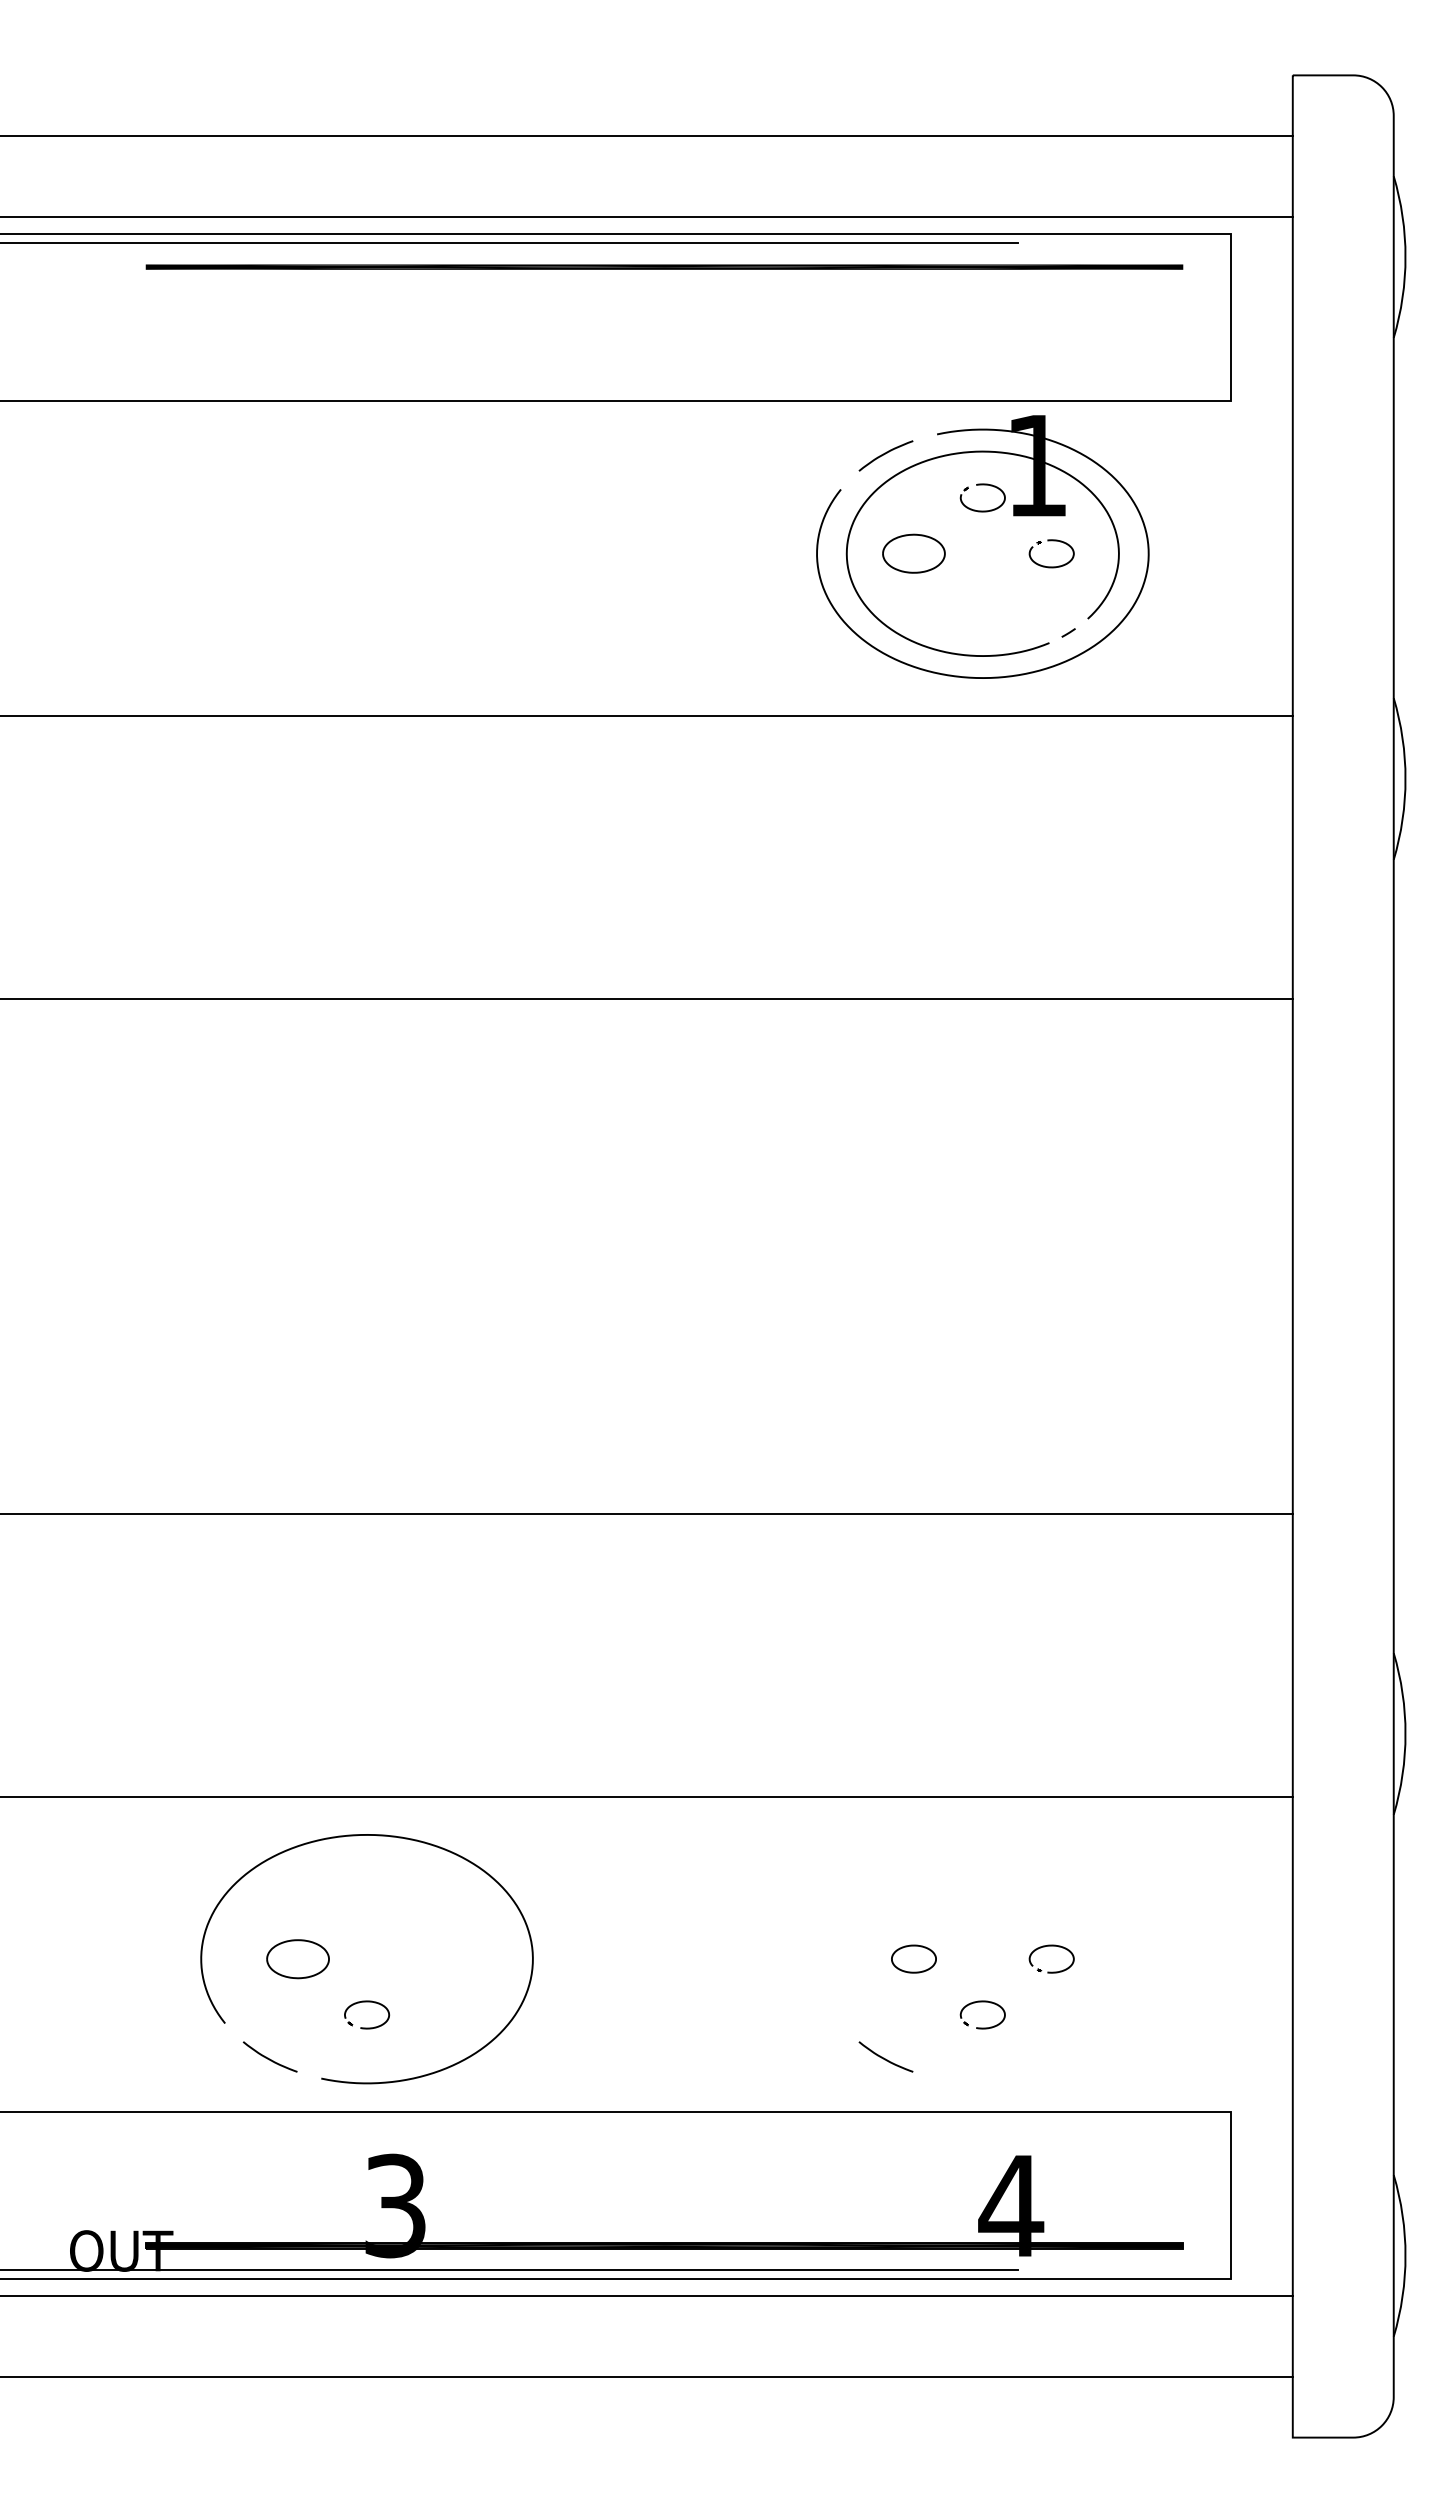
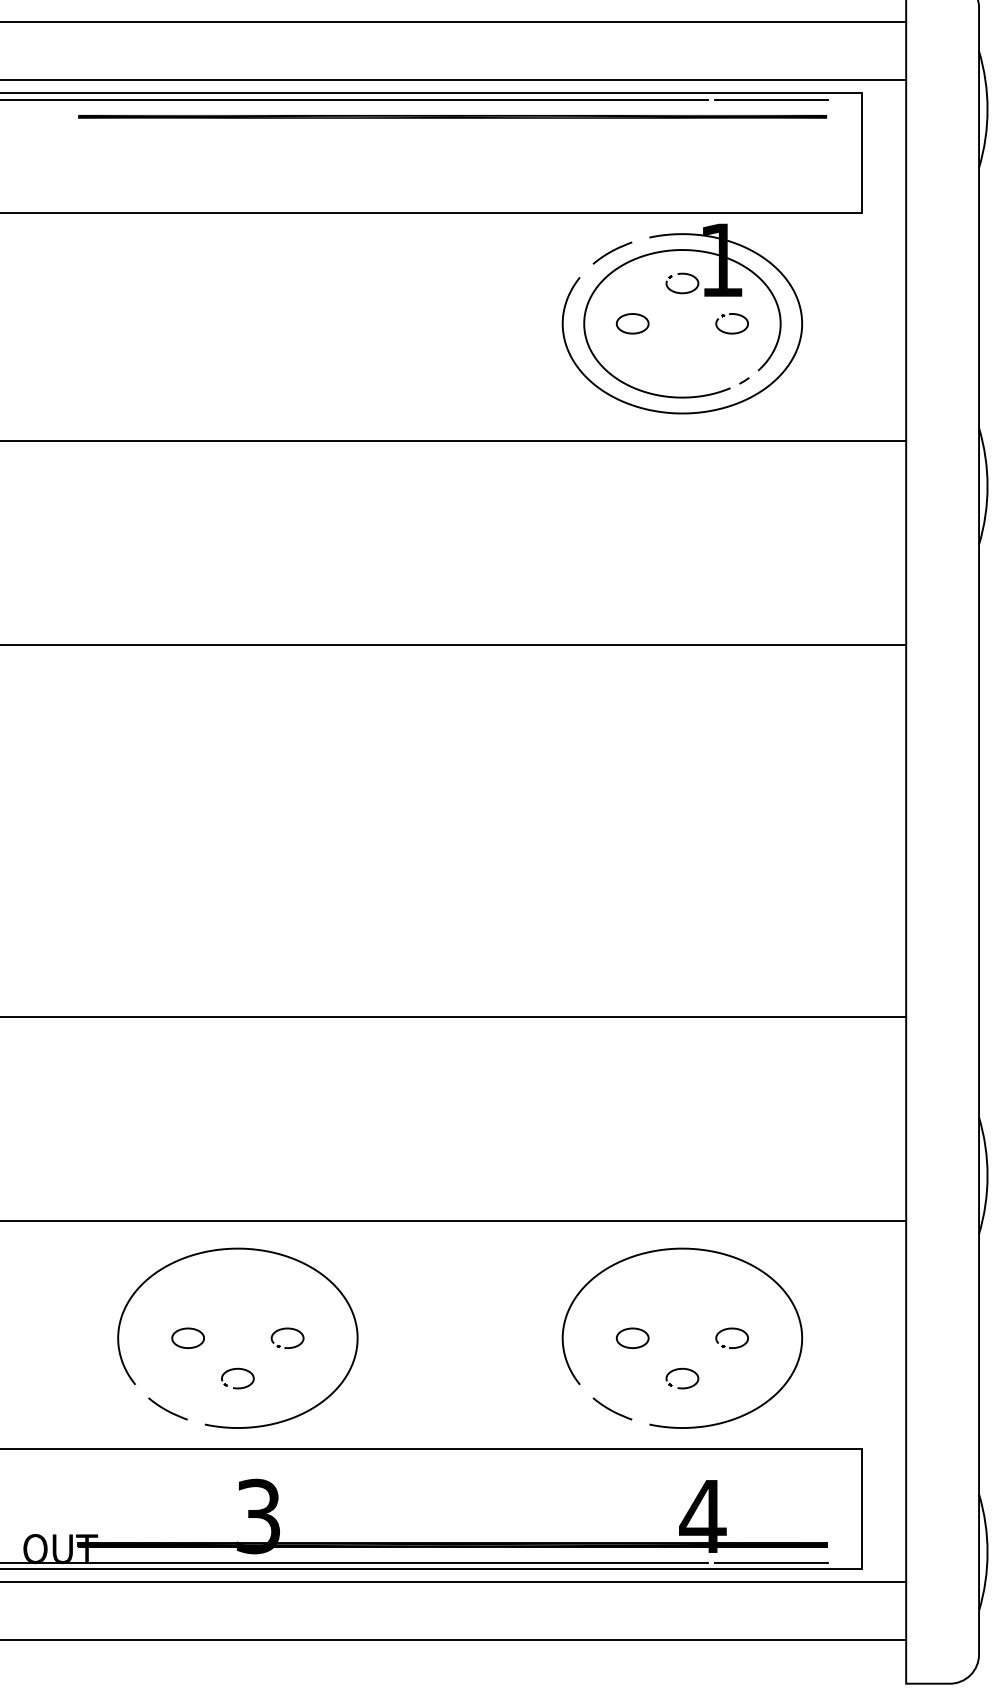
line: (1105, 243) -> (770, 99), added
part: (913, 553) -> (632, 323), size x0.71
part: (435, 1946) -> (287, 1329), added
part: (298, 1958) -> (188, 1337), size x0.71
curve: (982, 2082) -> (682, 1427), added
line: (1105, 2269) -> (770, 1562), added

